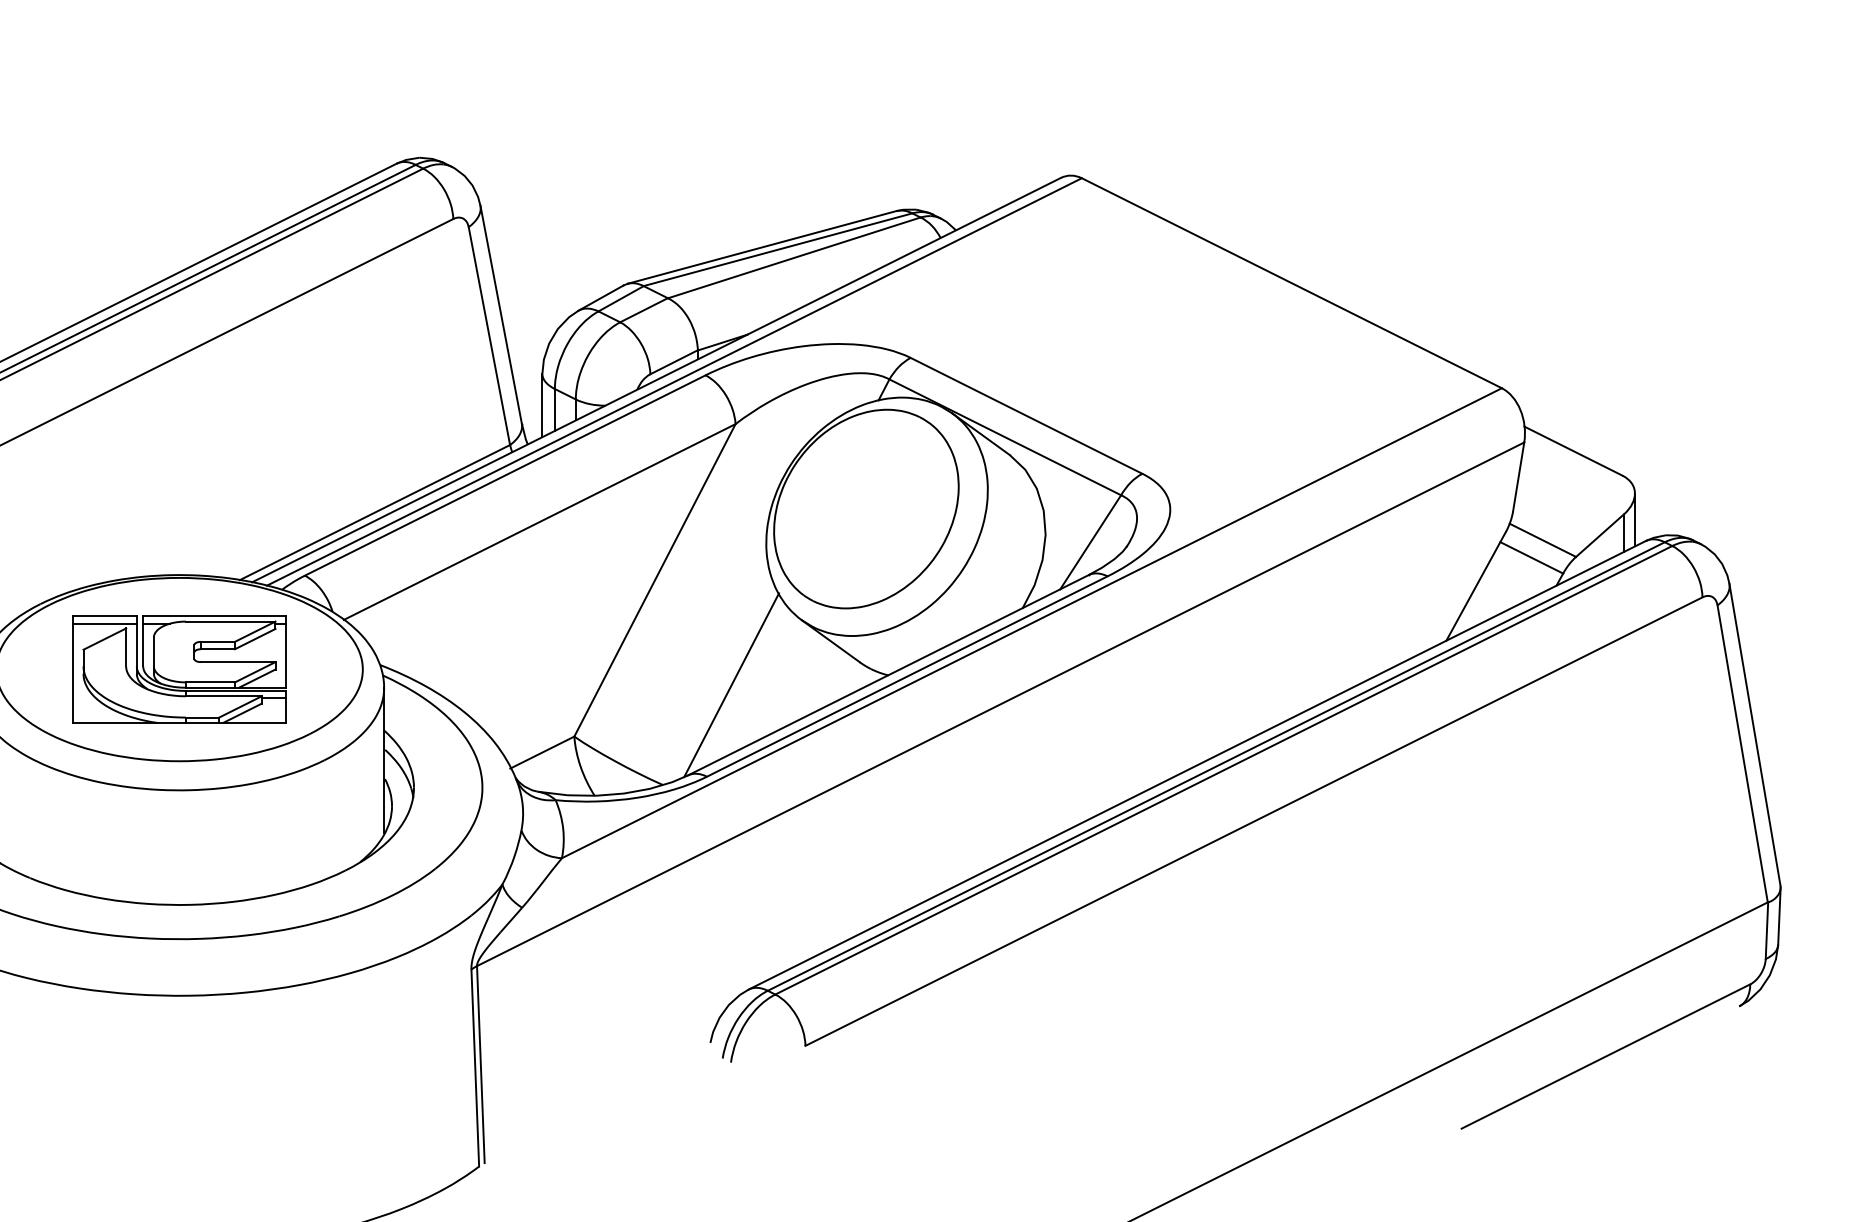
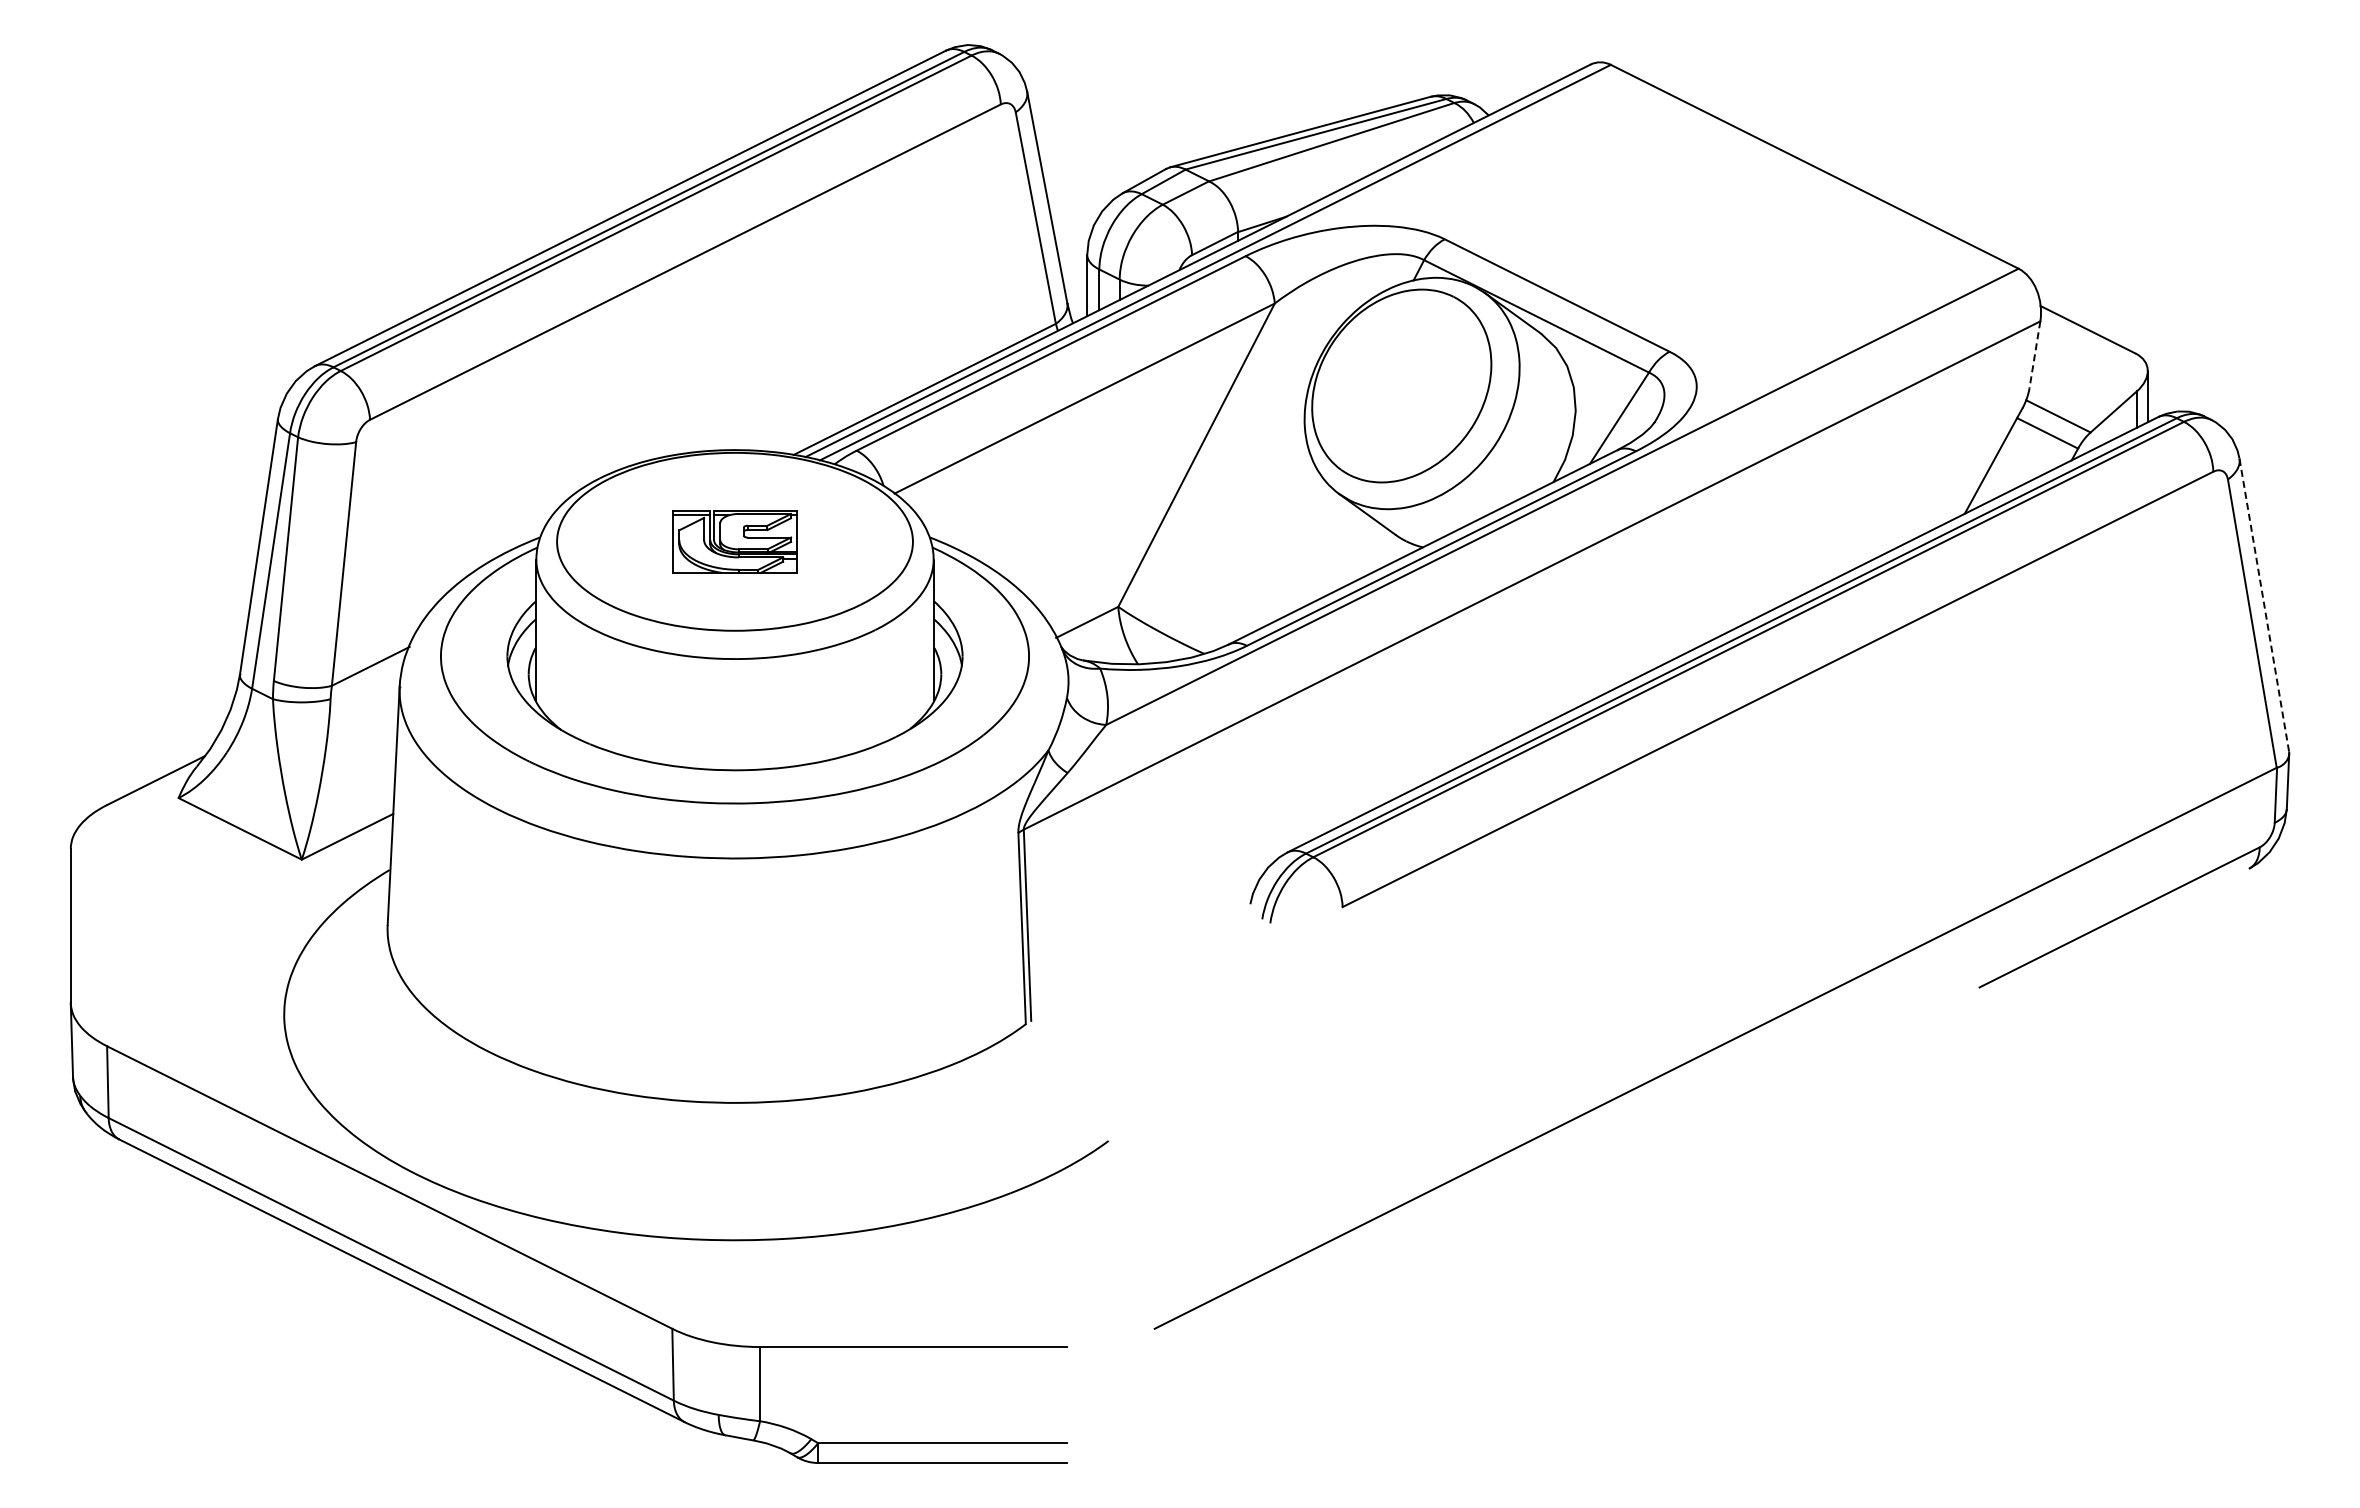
line: (1518, 476) -> (2034, 354), solid -> dashed
part: (180, 669) -> (735, 541), size x0.6
line: (731, 684) -> (1270, 556), removed
line: (1755, 734) -> (2264, 604), solid -> dashed

